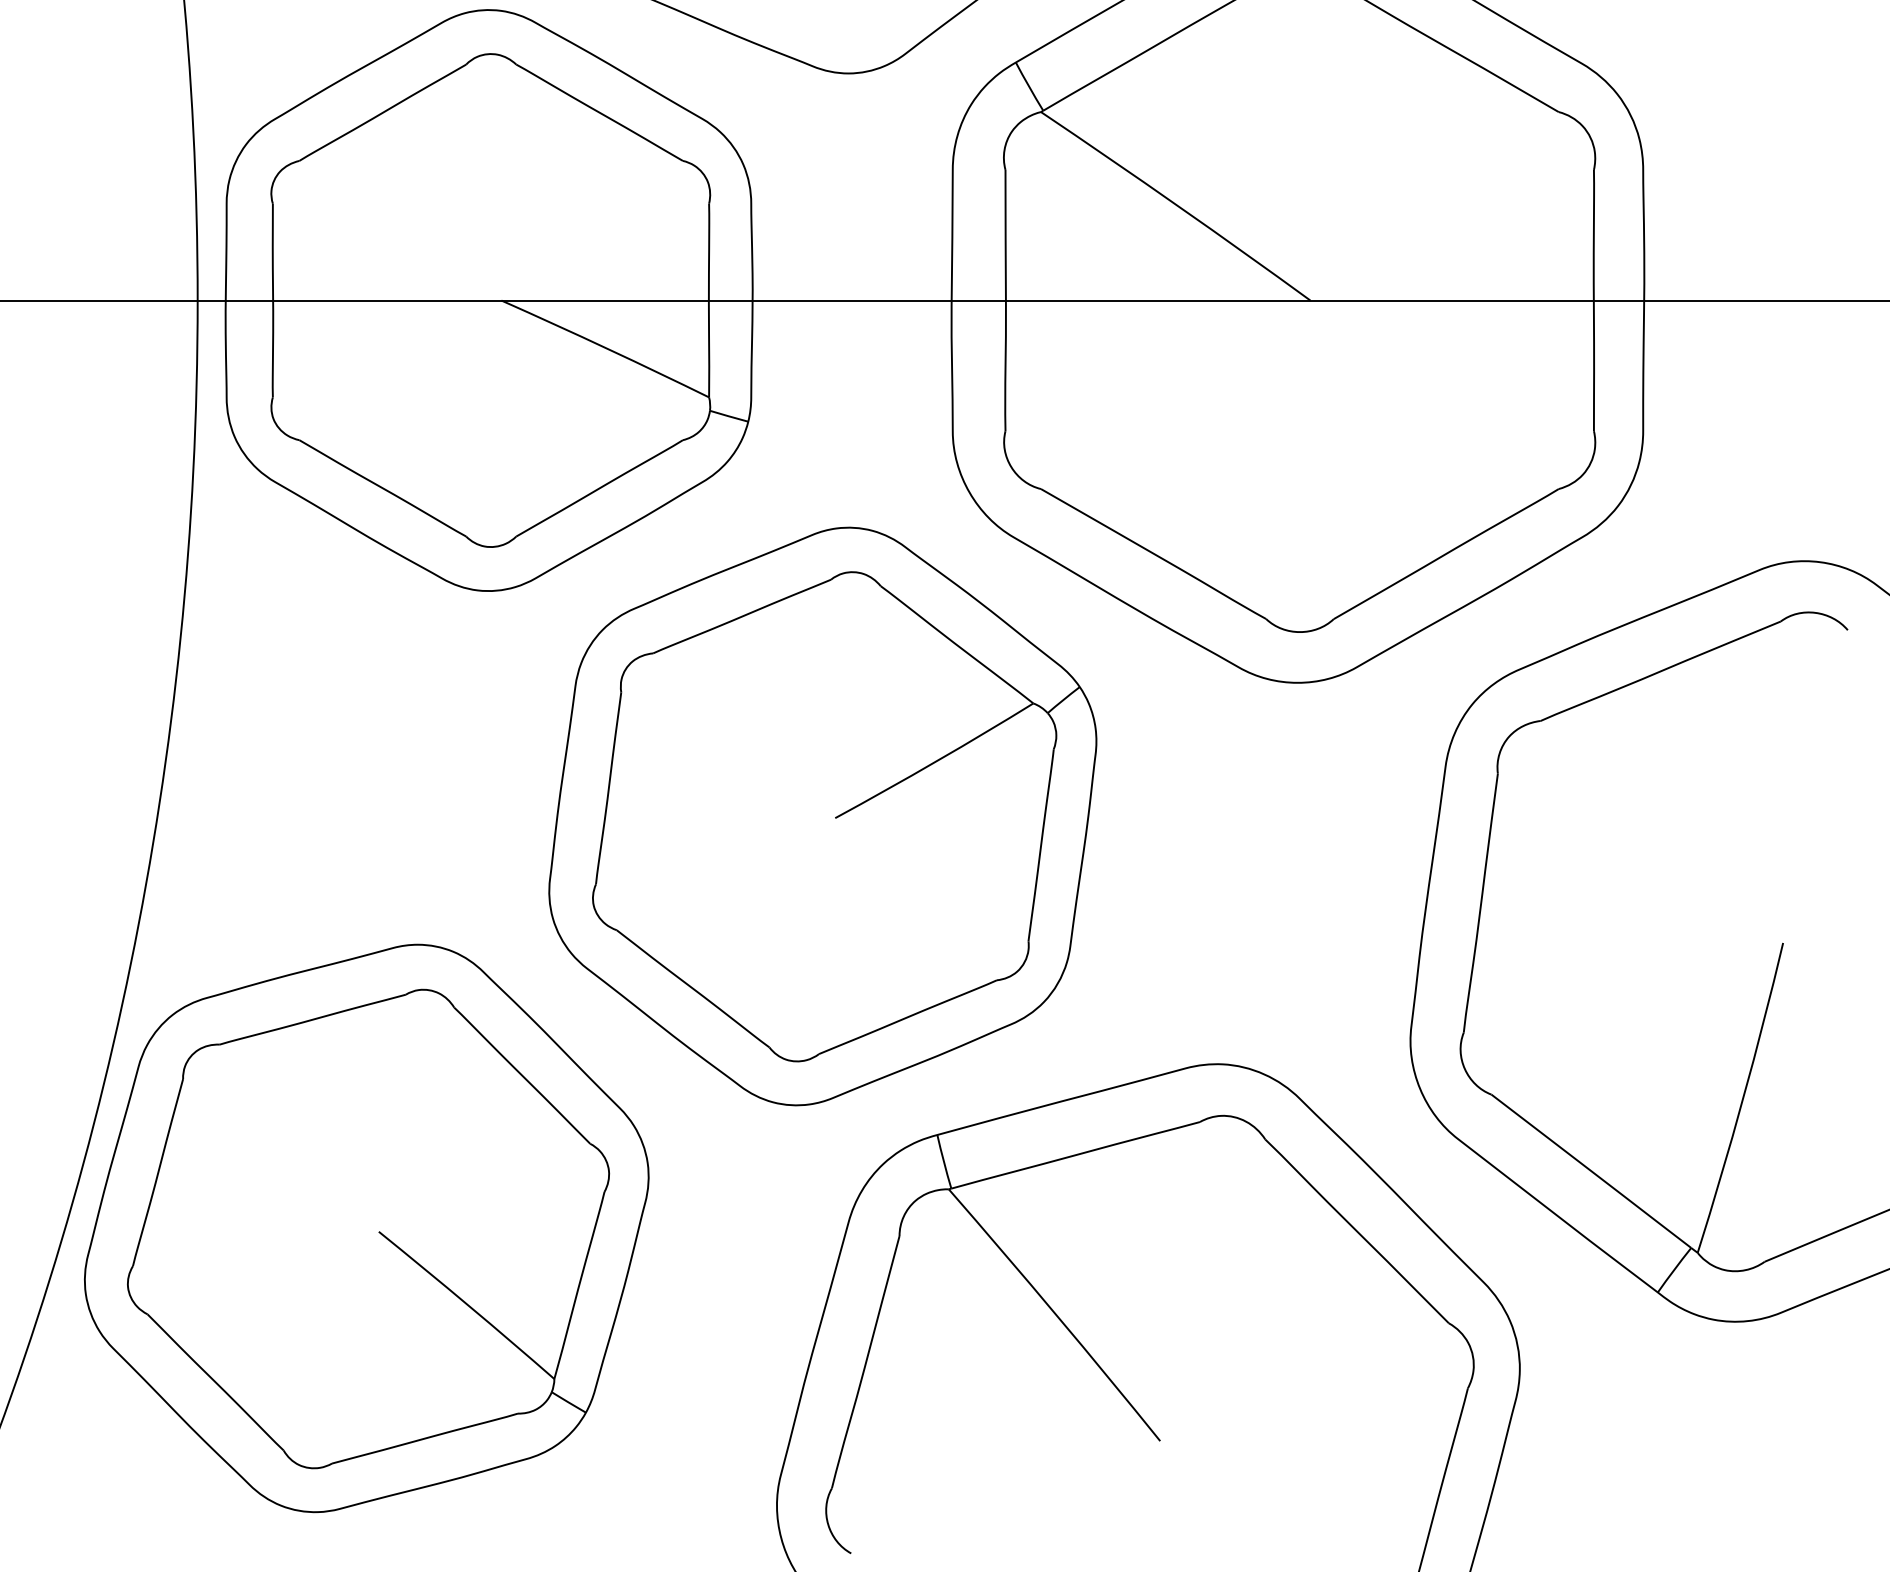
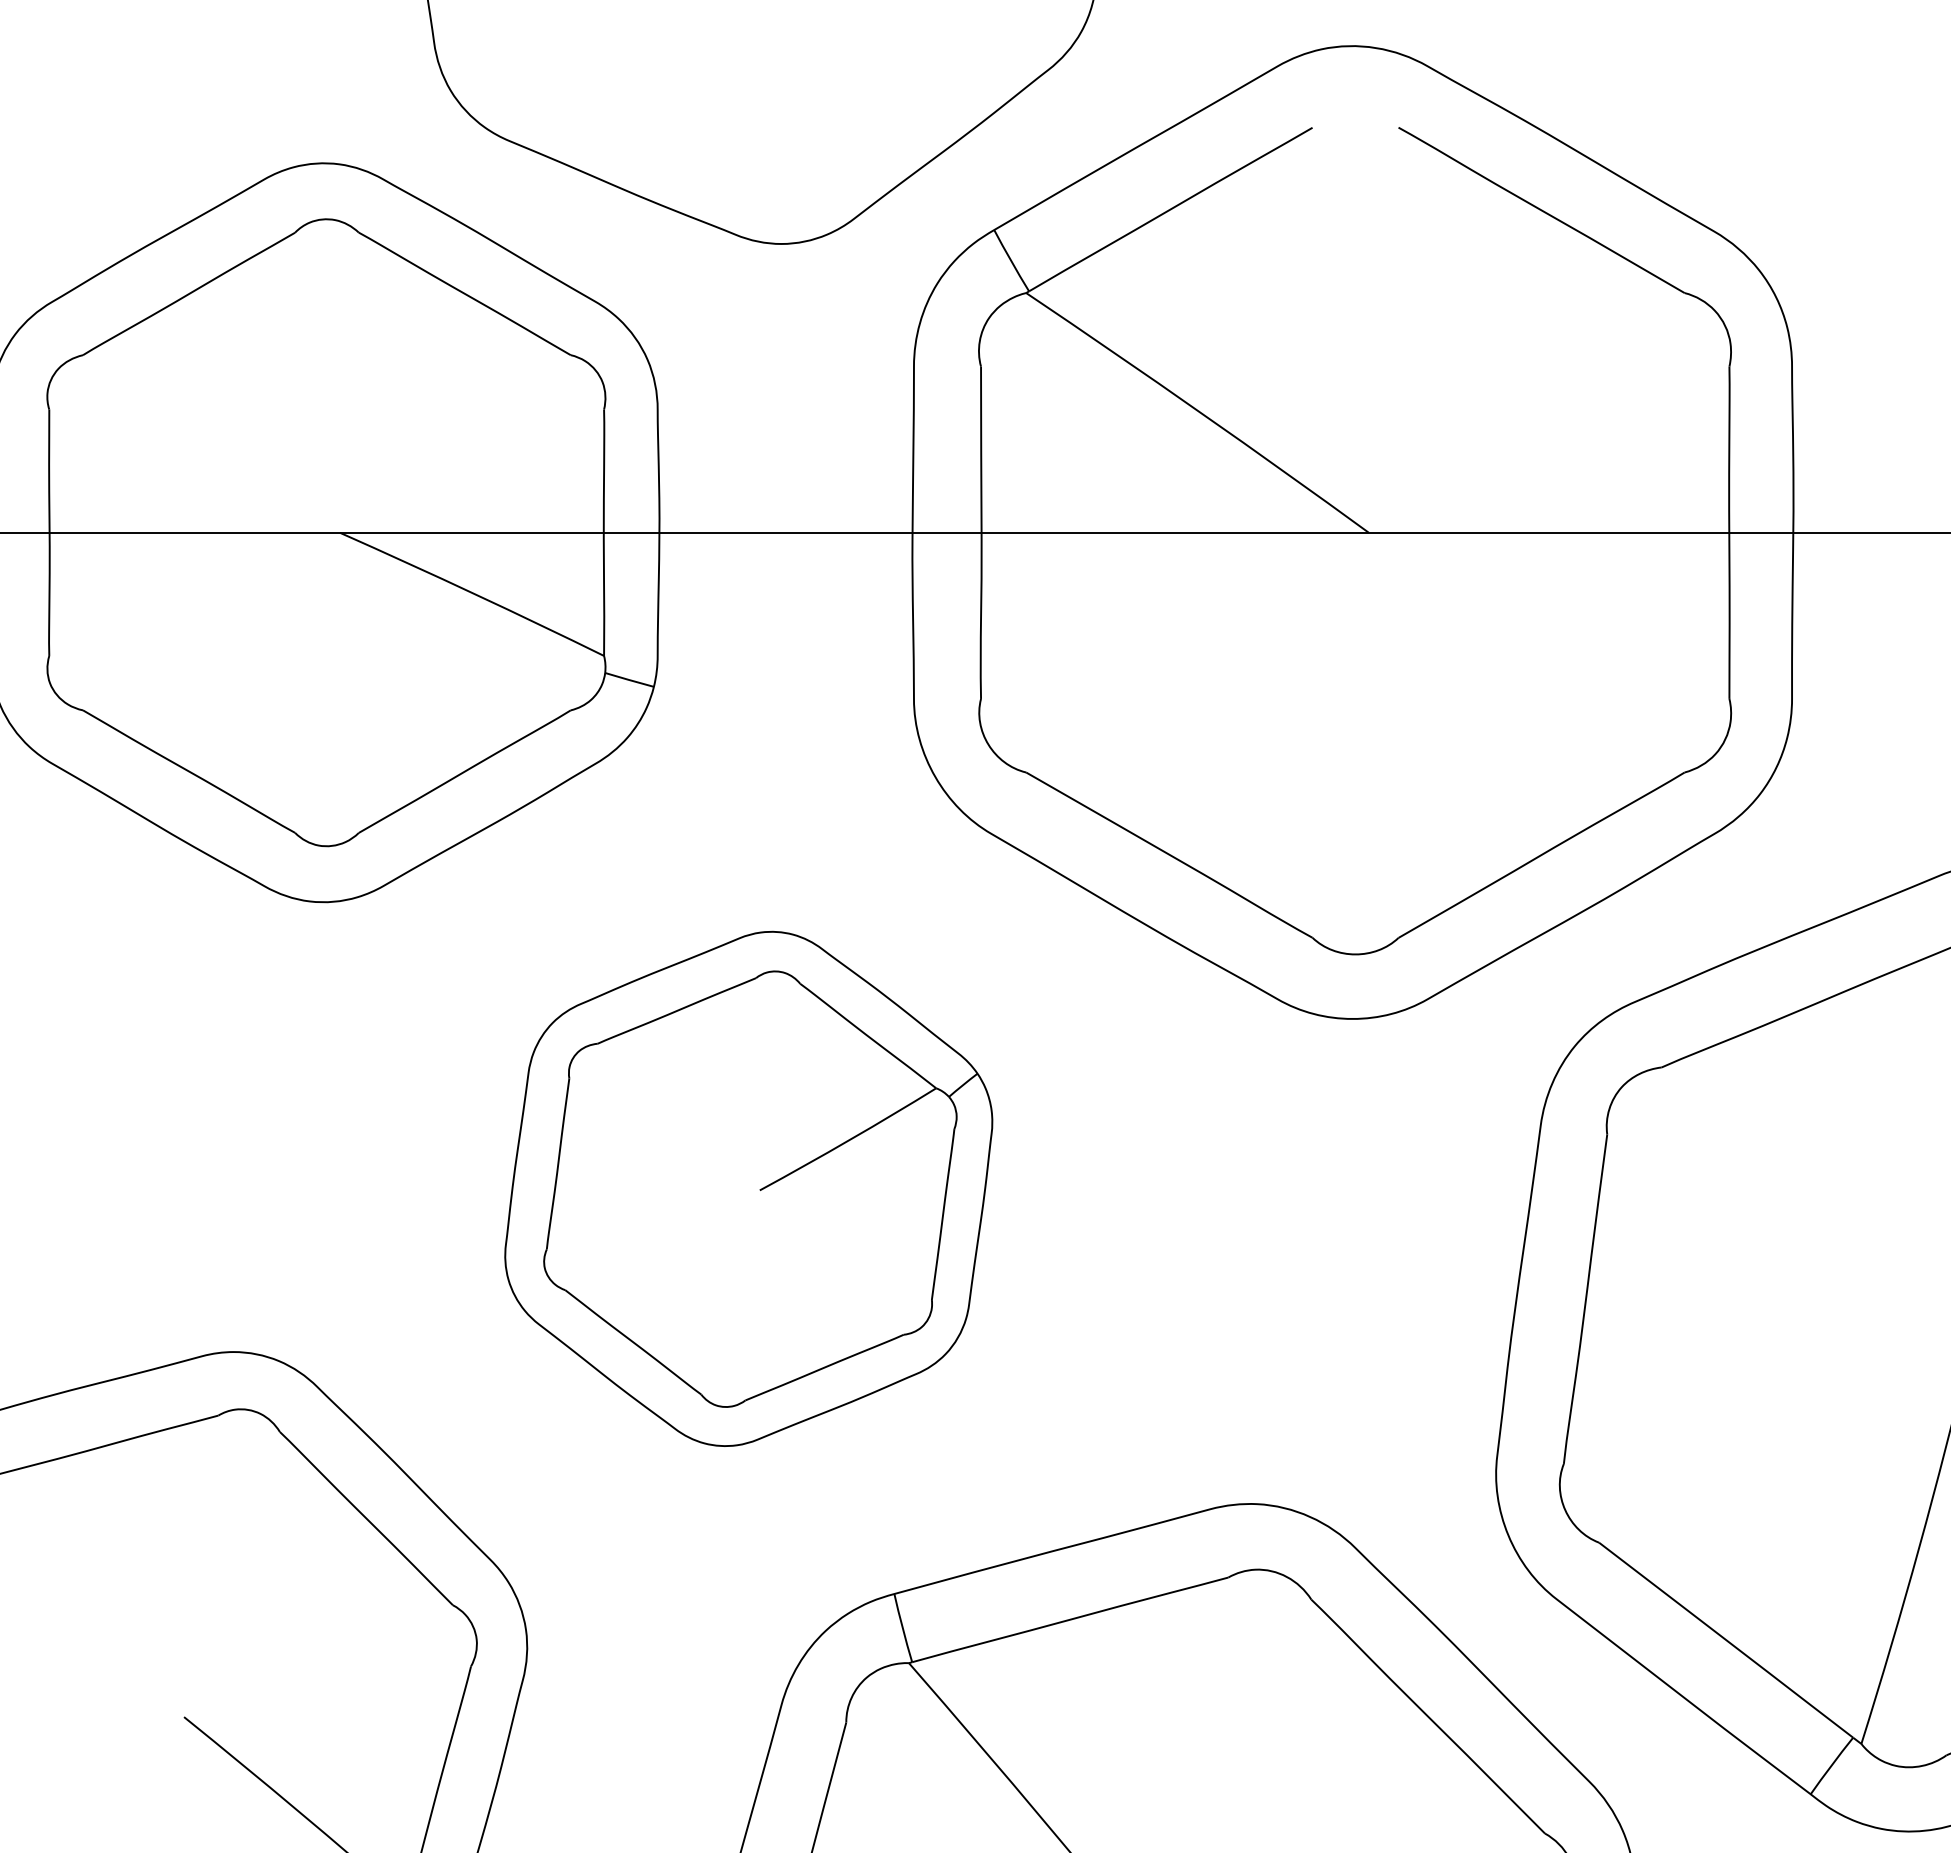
part: (822, 816) -> (748, 1188), size x0.7

